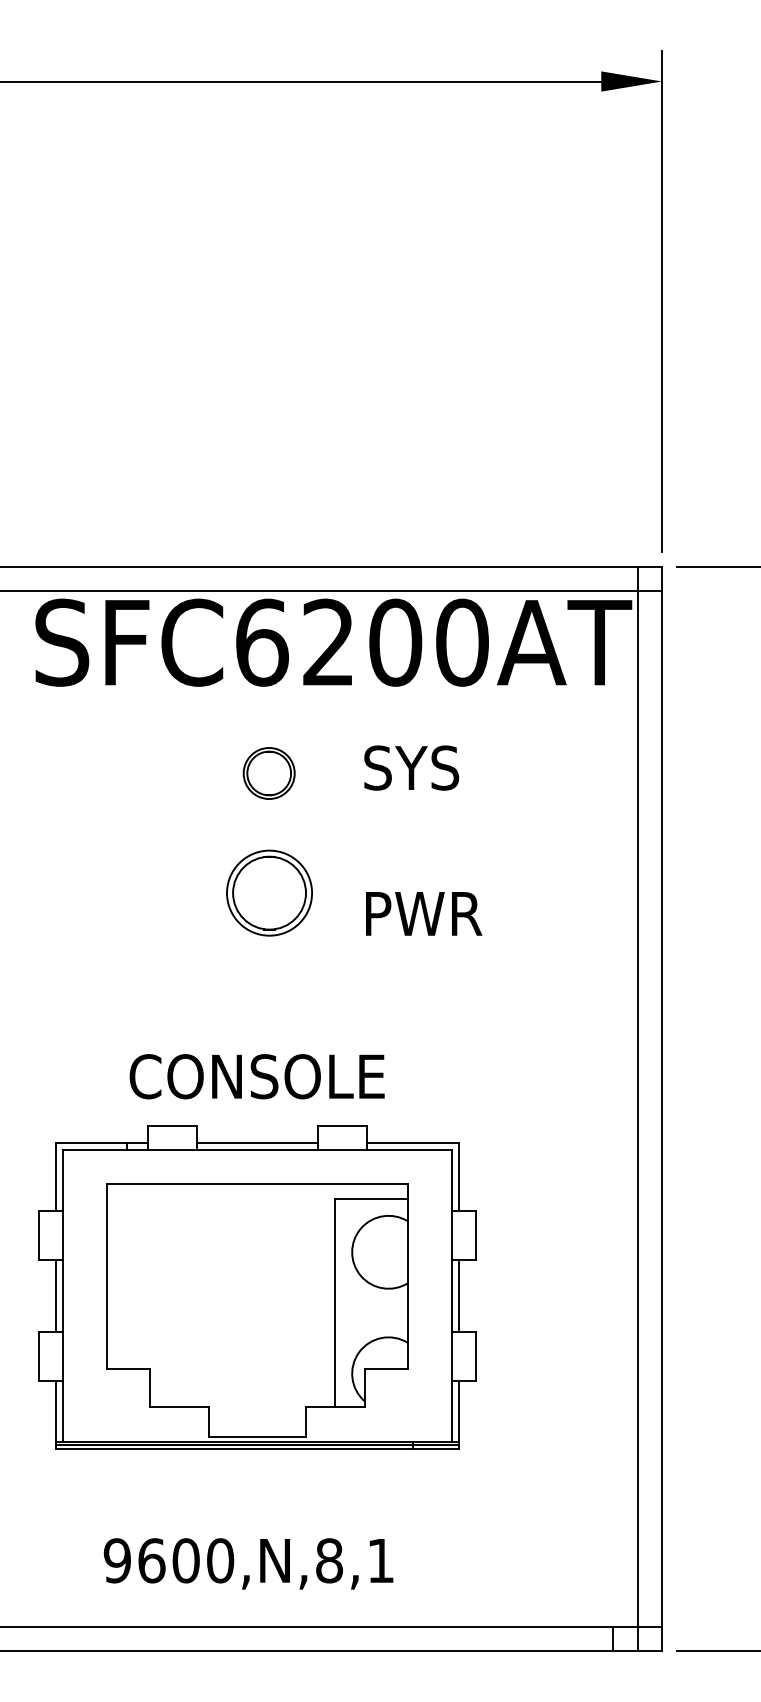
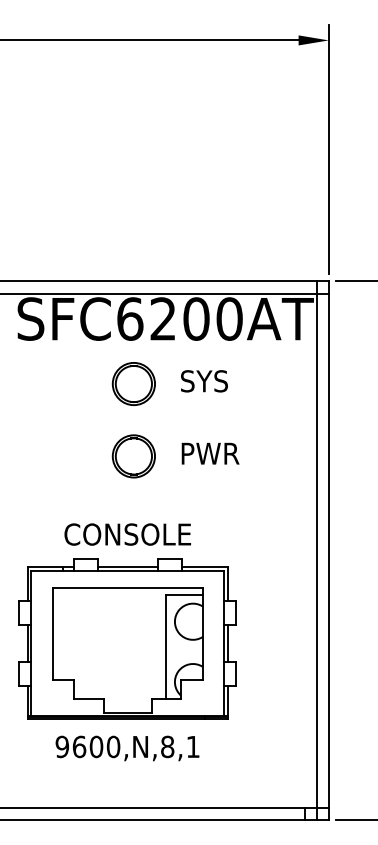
part: (268, 772) -> (133, 383), size x1.67
part: (268, 893) -> (133, 456), moved
text: (248, 1563) -> (127, 748), moved

